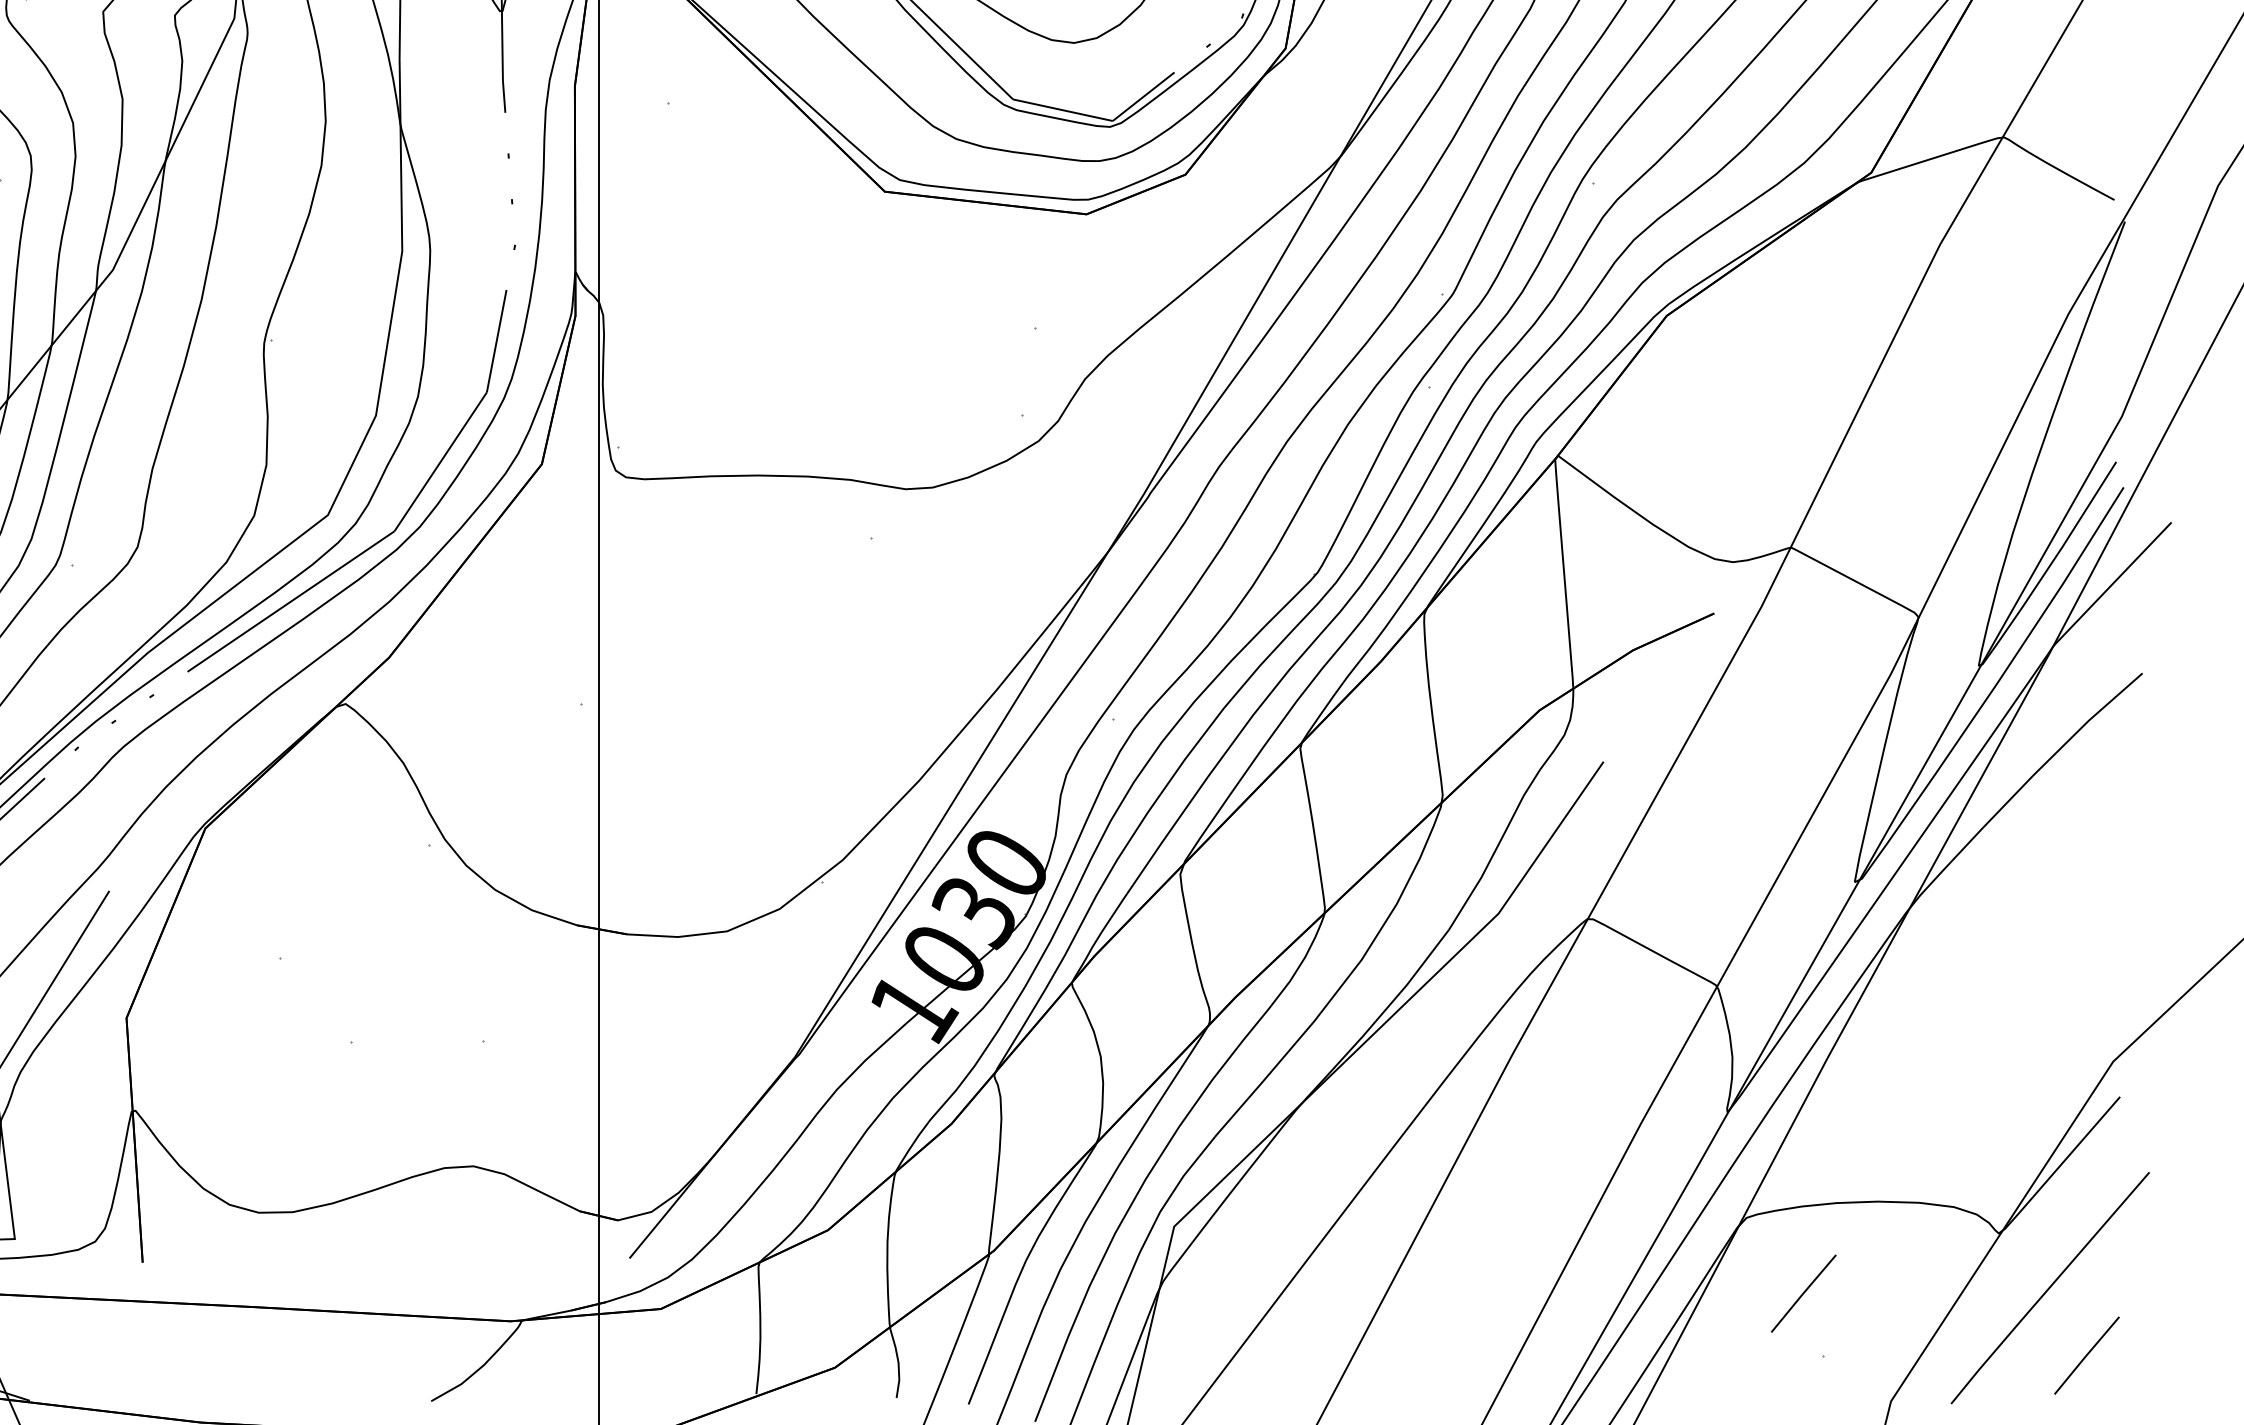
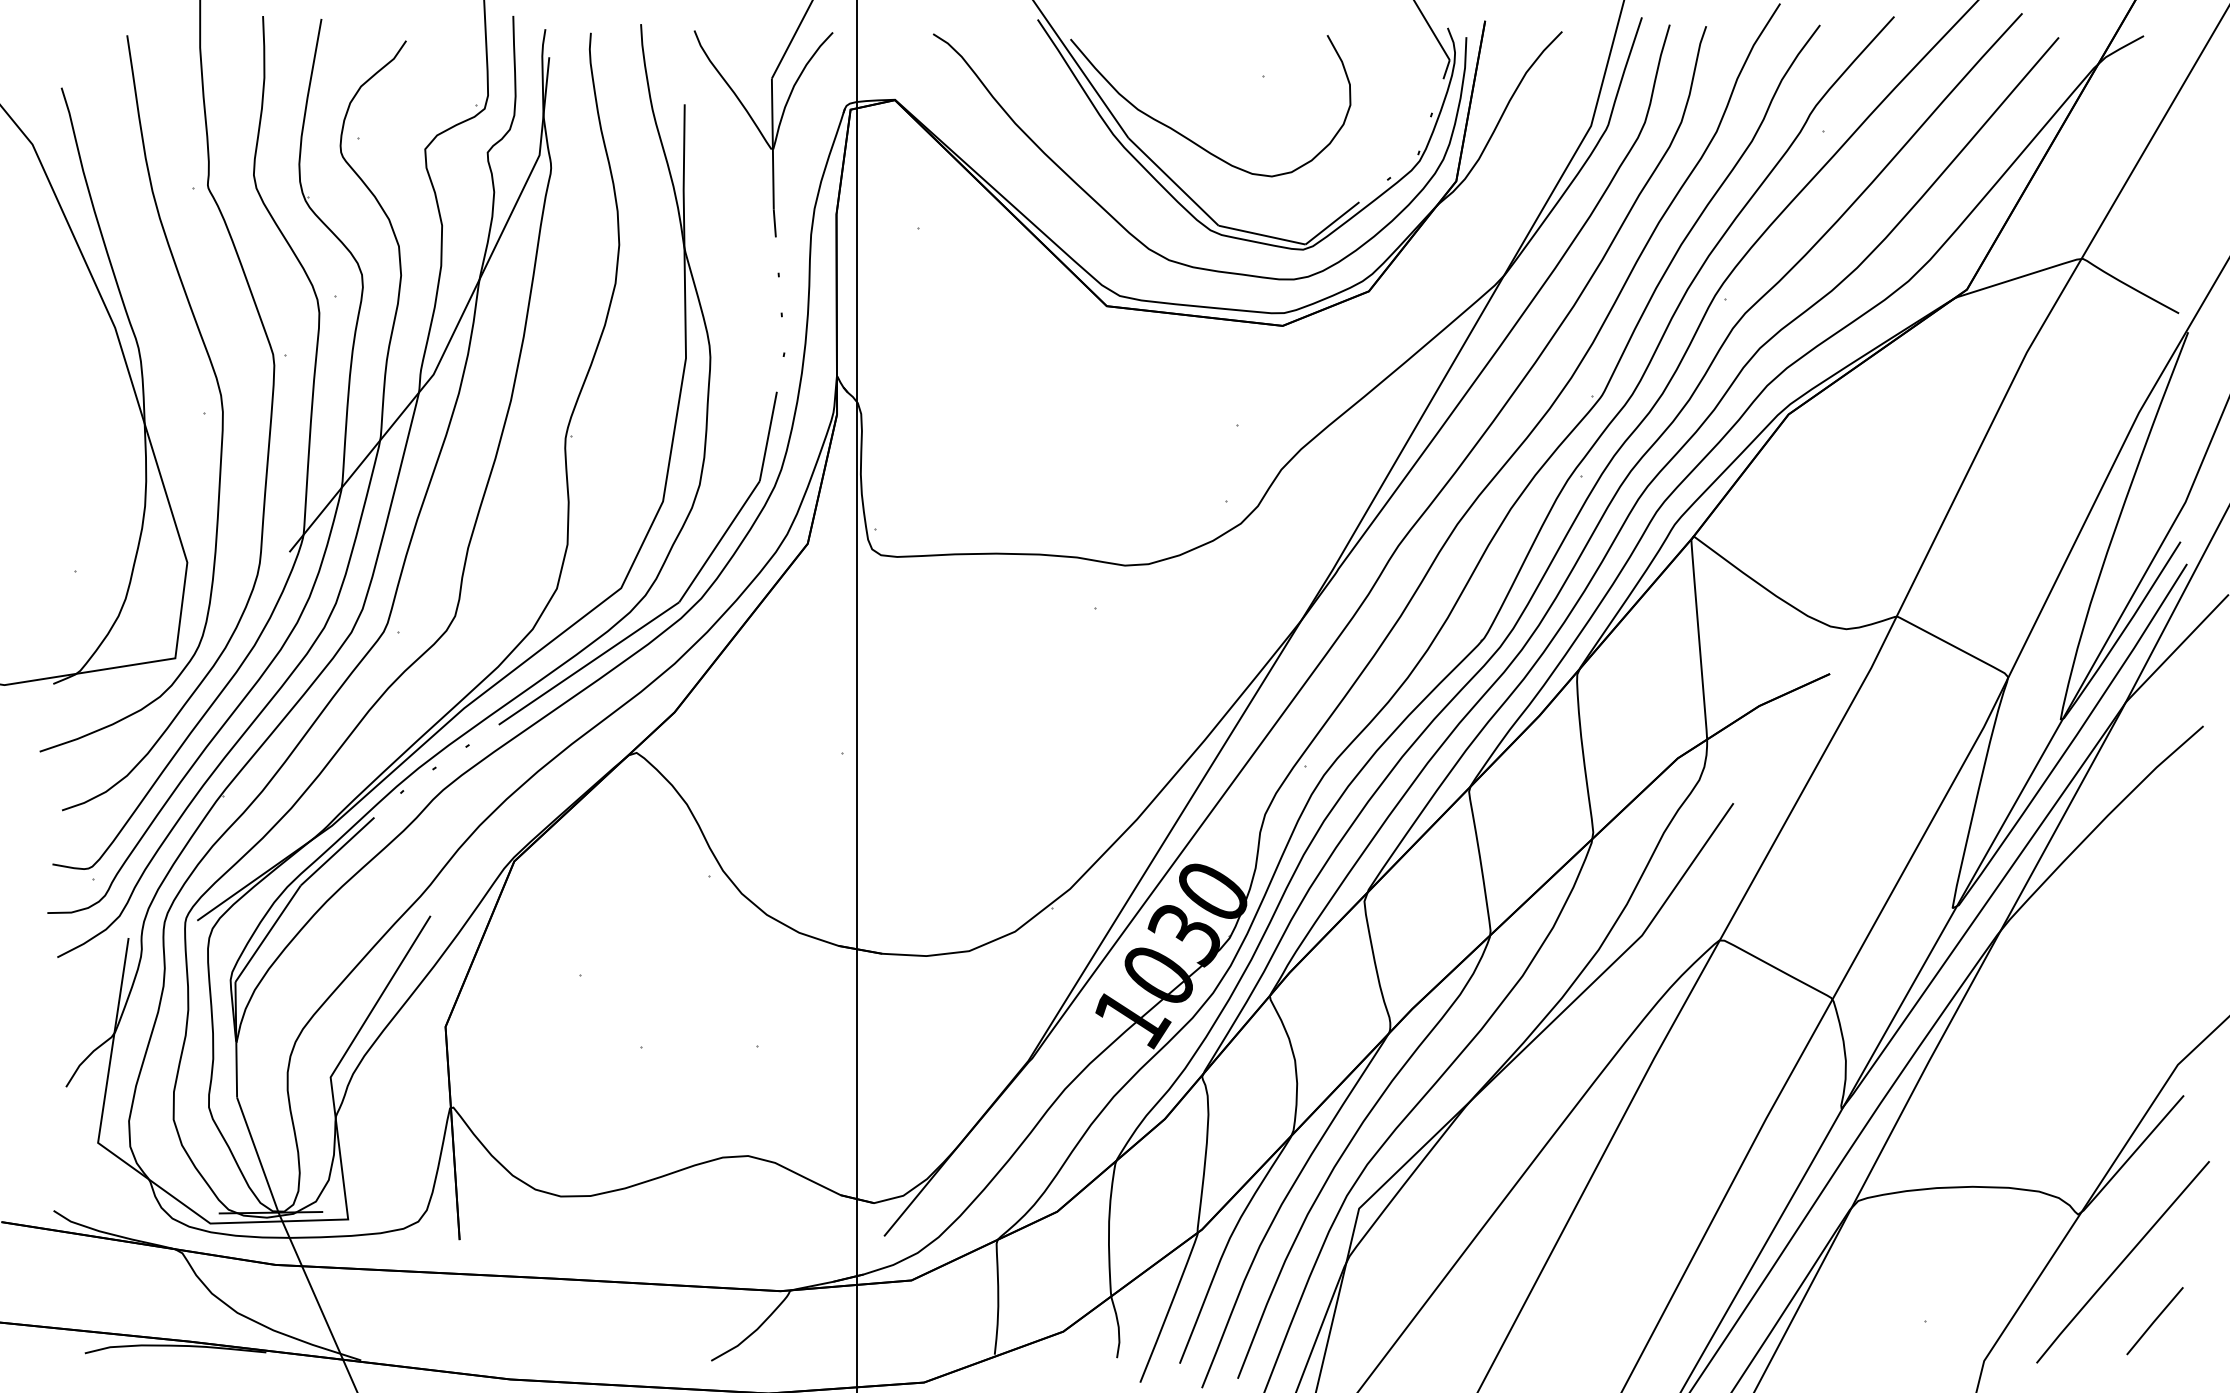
line: (1803, 1294) -> (1907, 1267), removed

